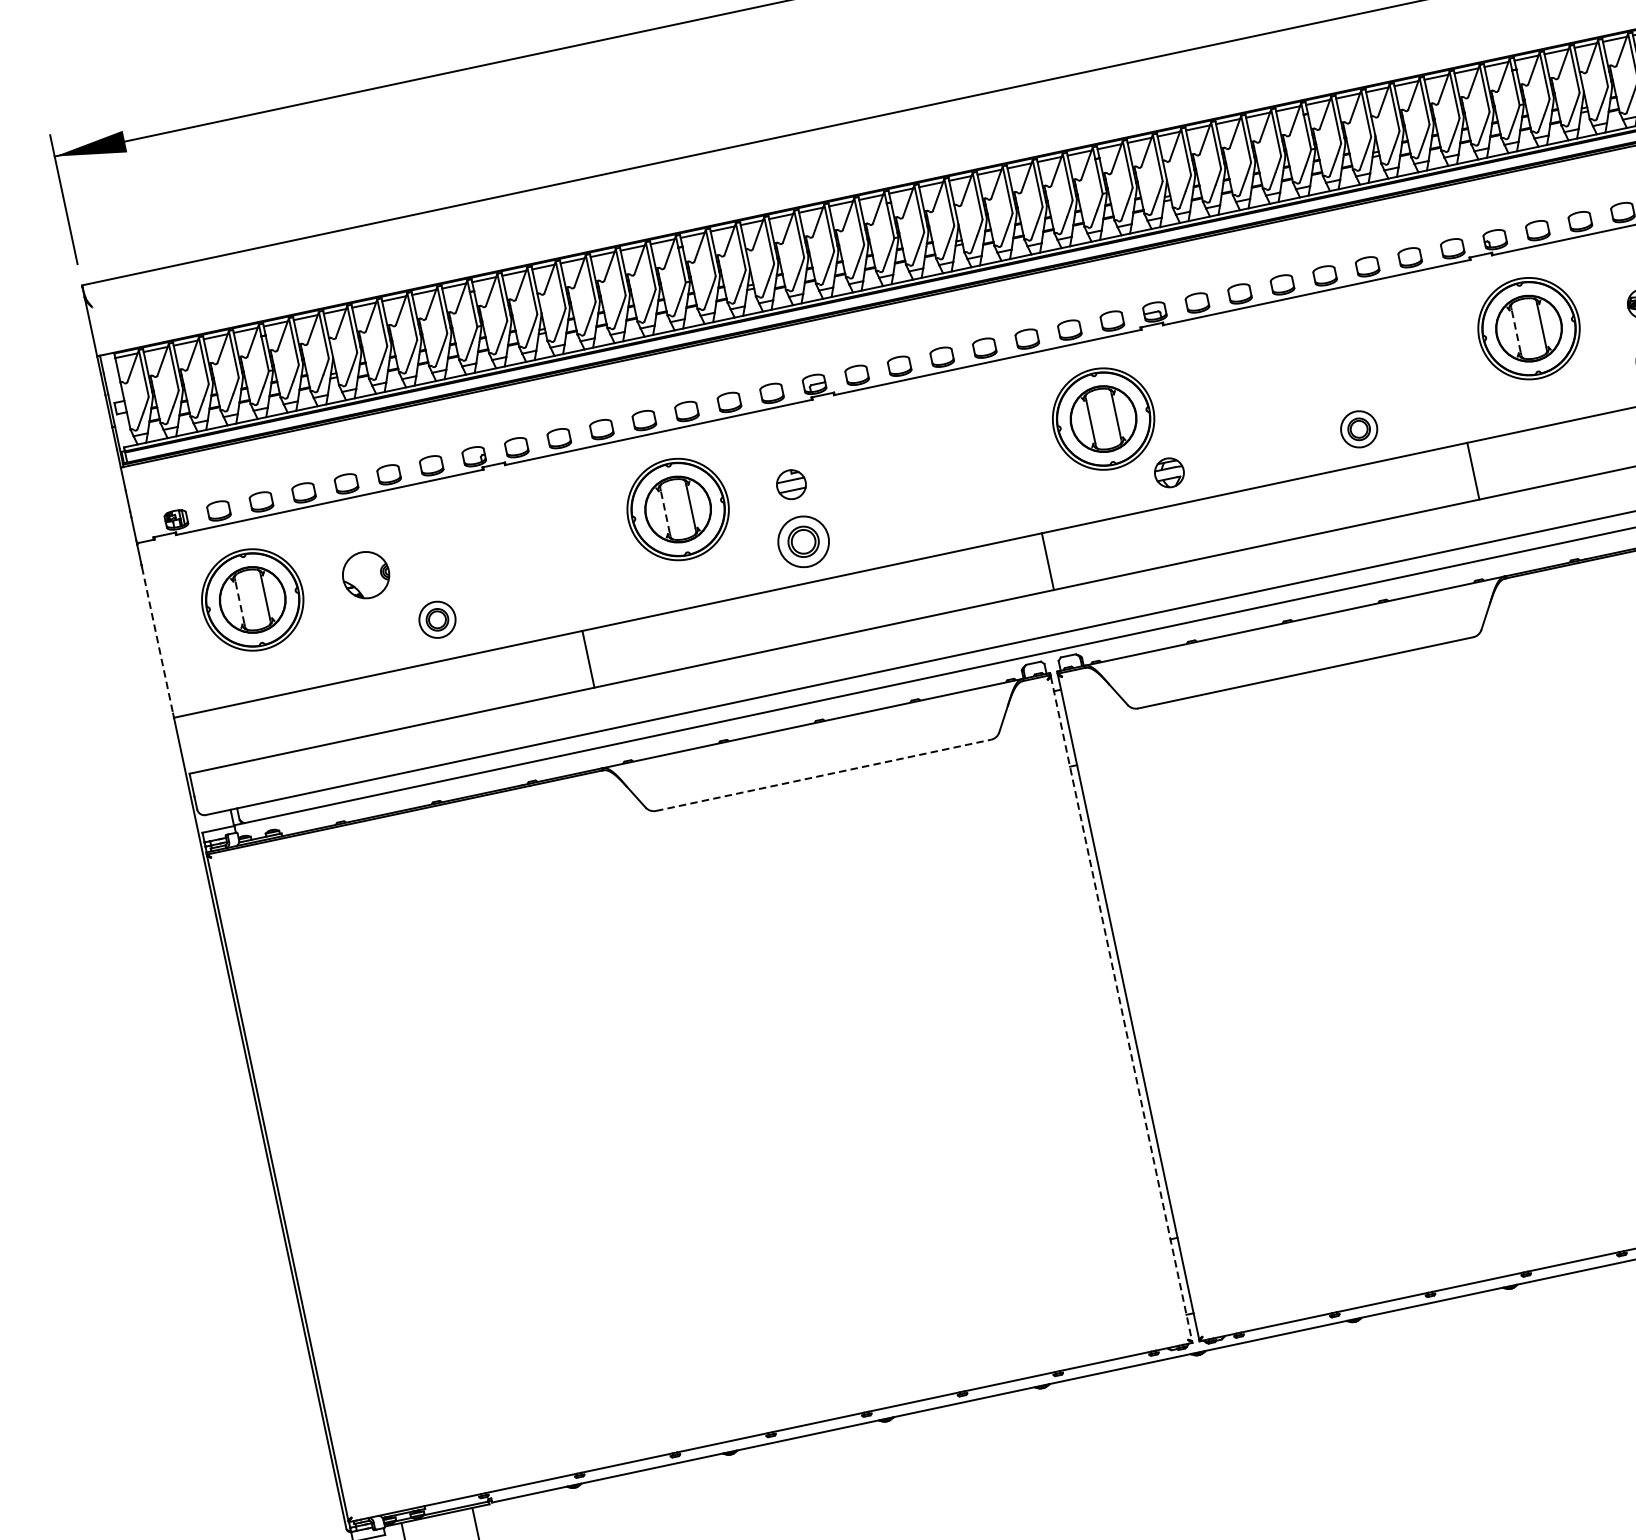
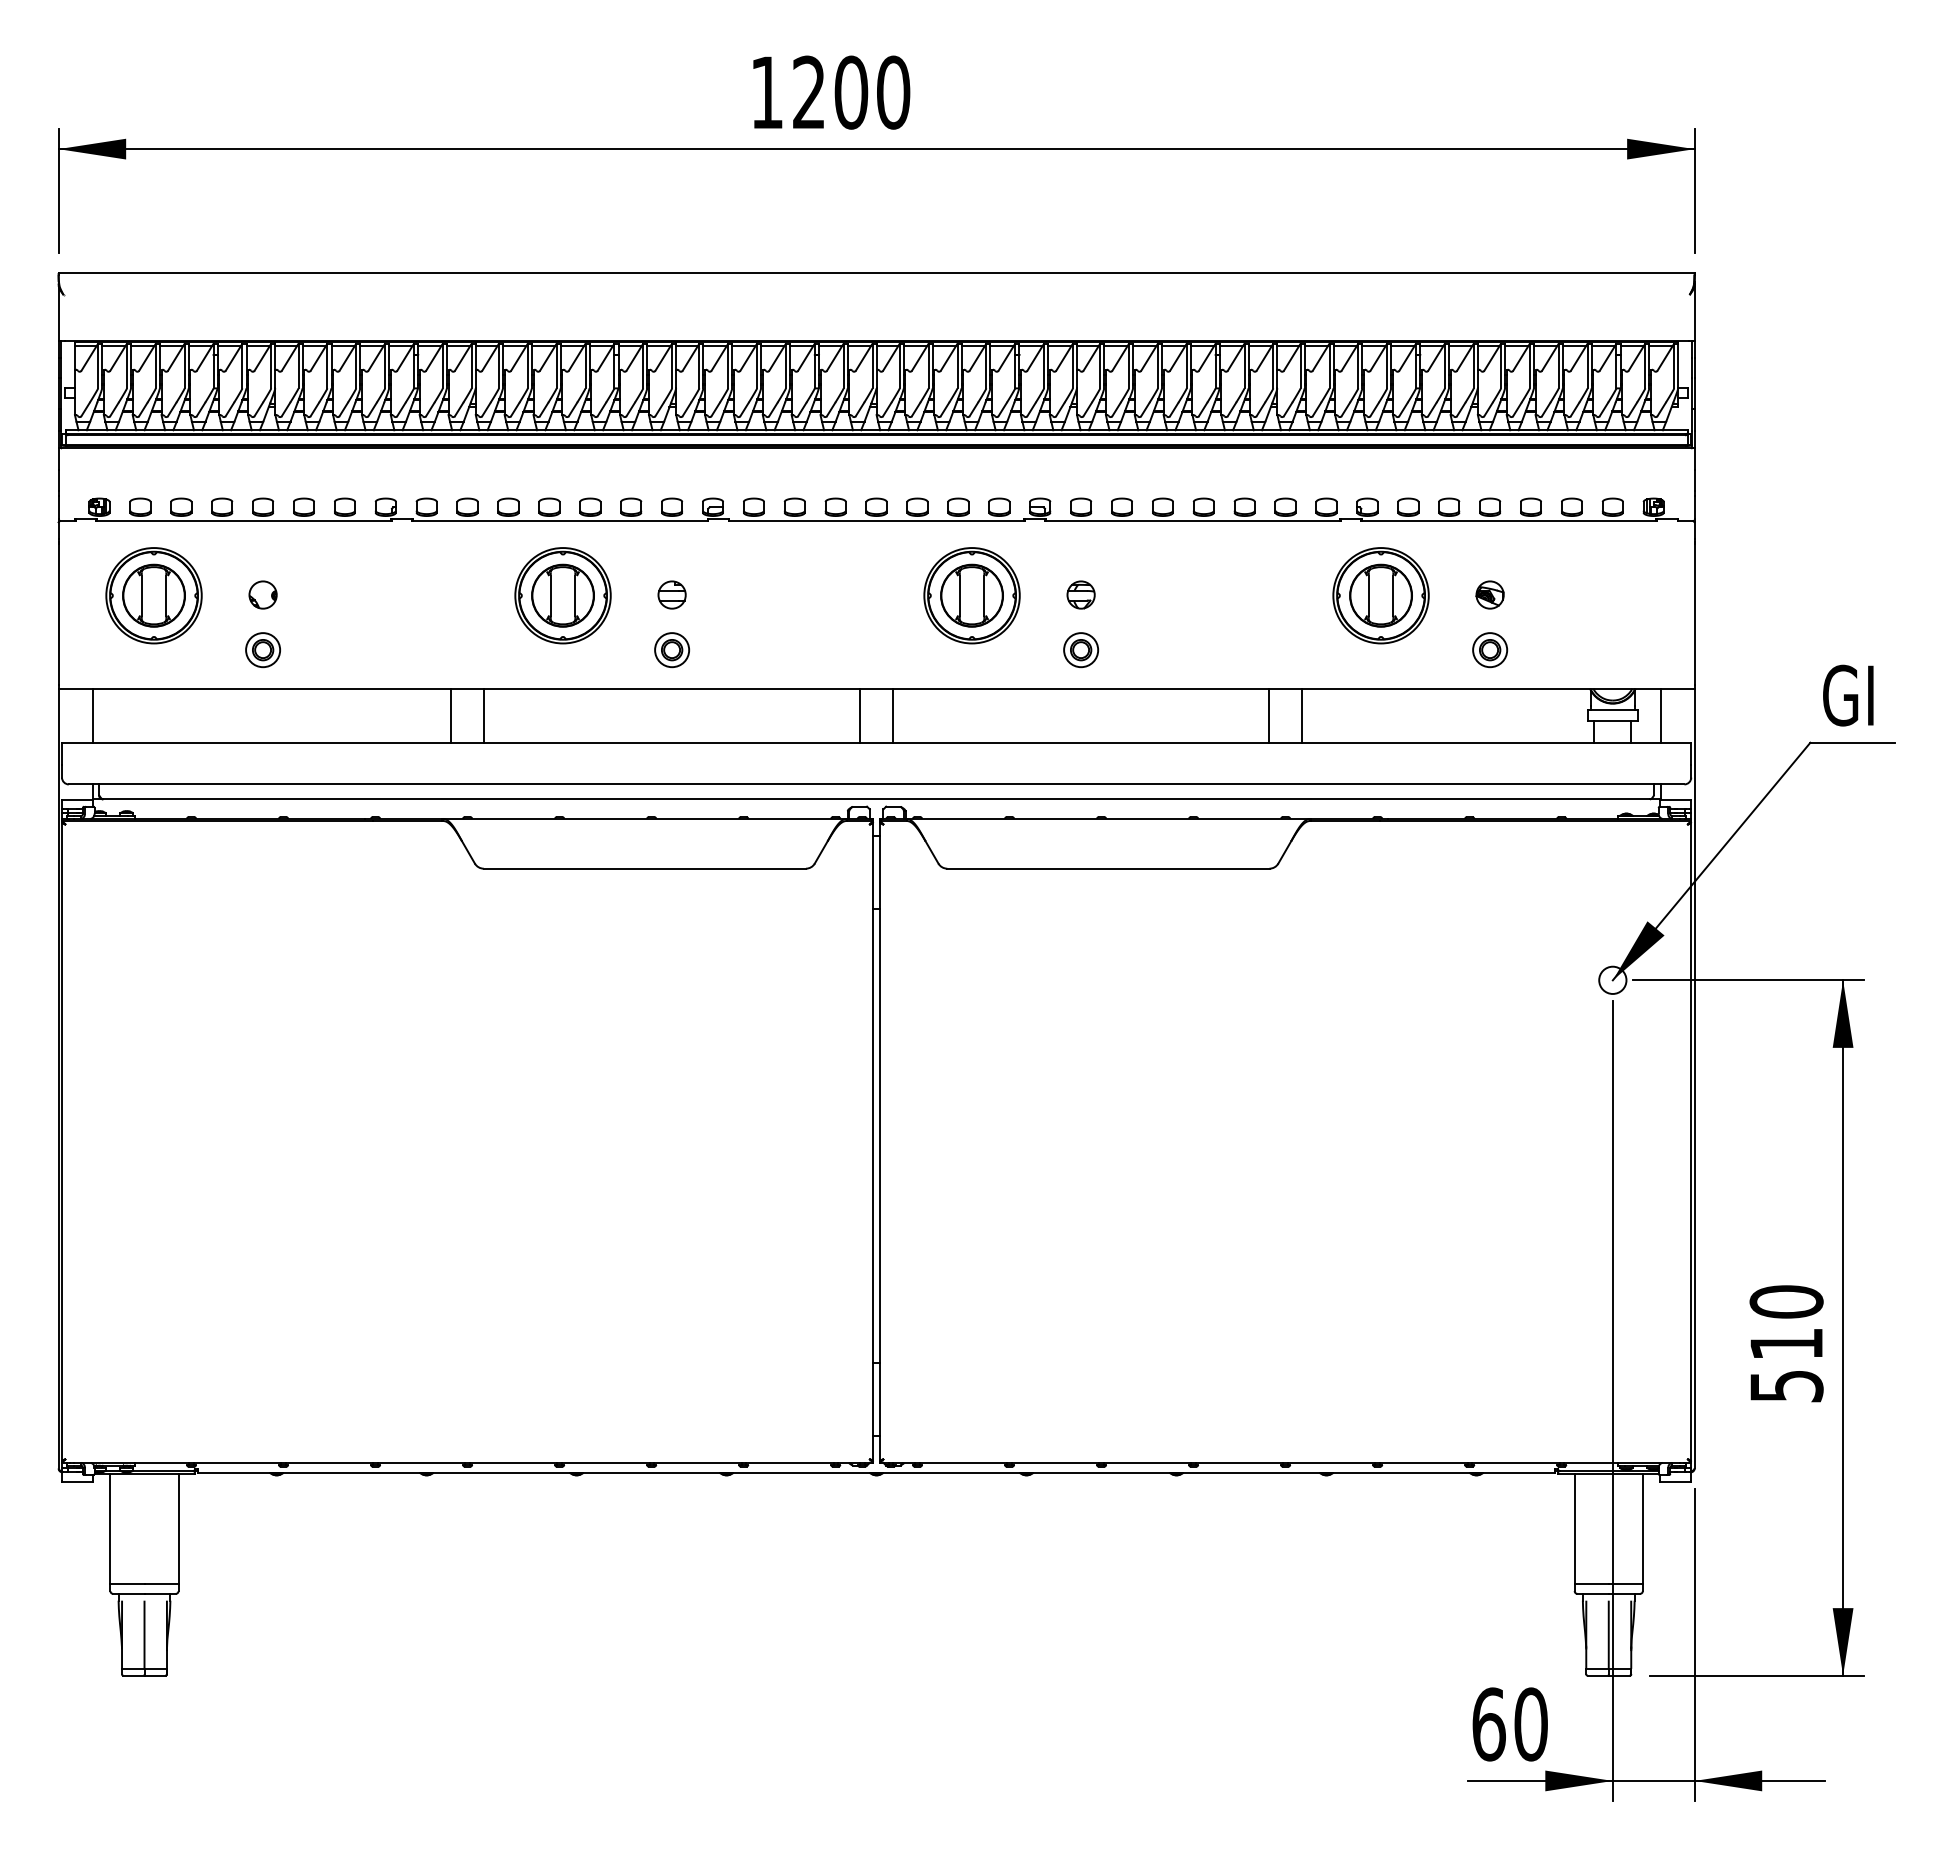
line: (1515, 331) -> (1368, 595), dashed -> solid
part: (1359, 429) -> (1081, 650), moved
part: (1168, 472) -> (1080, 594), moved
line: (1439, 477) -> (1269, 715), added
line: (665, 512) -> (550, 595), dashed -> solid
part: (803, 542) -> (671, 650), size x0.71
line: (1014, 568) -> (860, 715), added
part: (365, 574) -> (262, 594), size x0.62
line: (239, 602) -> (141, 595), dashed -> solid
part: (436, 620) -> (262, 650), moved
line: (157, 640) -> (58, 614), dashed -> solid
line: (621, 651) -> (483, 715), added
line: (215, 738) -> (92, 715), added
line: (824, 775) -> (645, 868), dashed -> solid
line: (1121, 1008) -> (873, 1141), dashed -> solid

